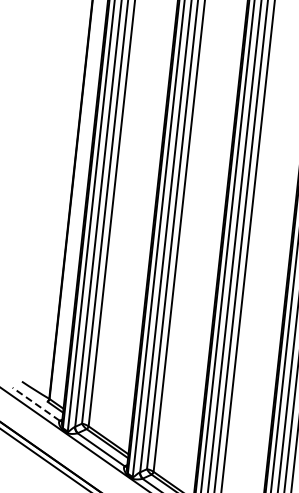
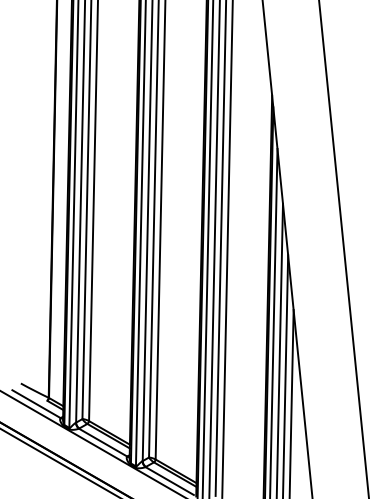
line: (36, 404) -> (36, 404), dashed -> solid

